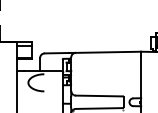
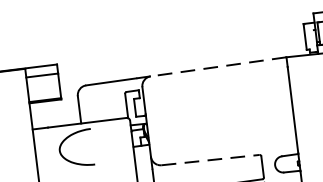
line: (108, 52) -> (218, 67), solid -> dashed
line: (99, 96) -> (211, 161), solid -> dashed

